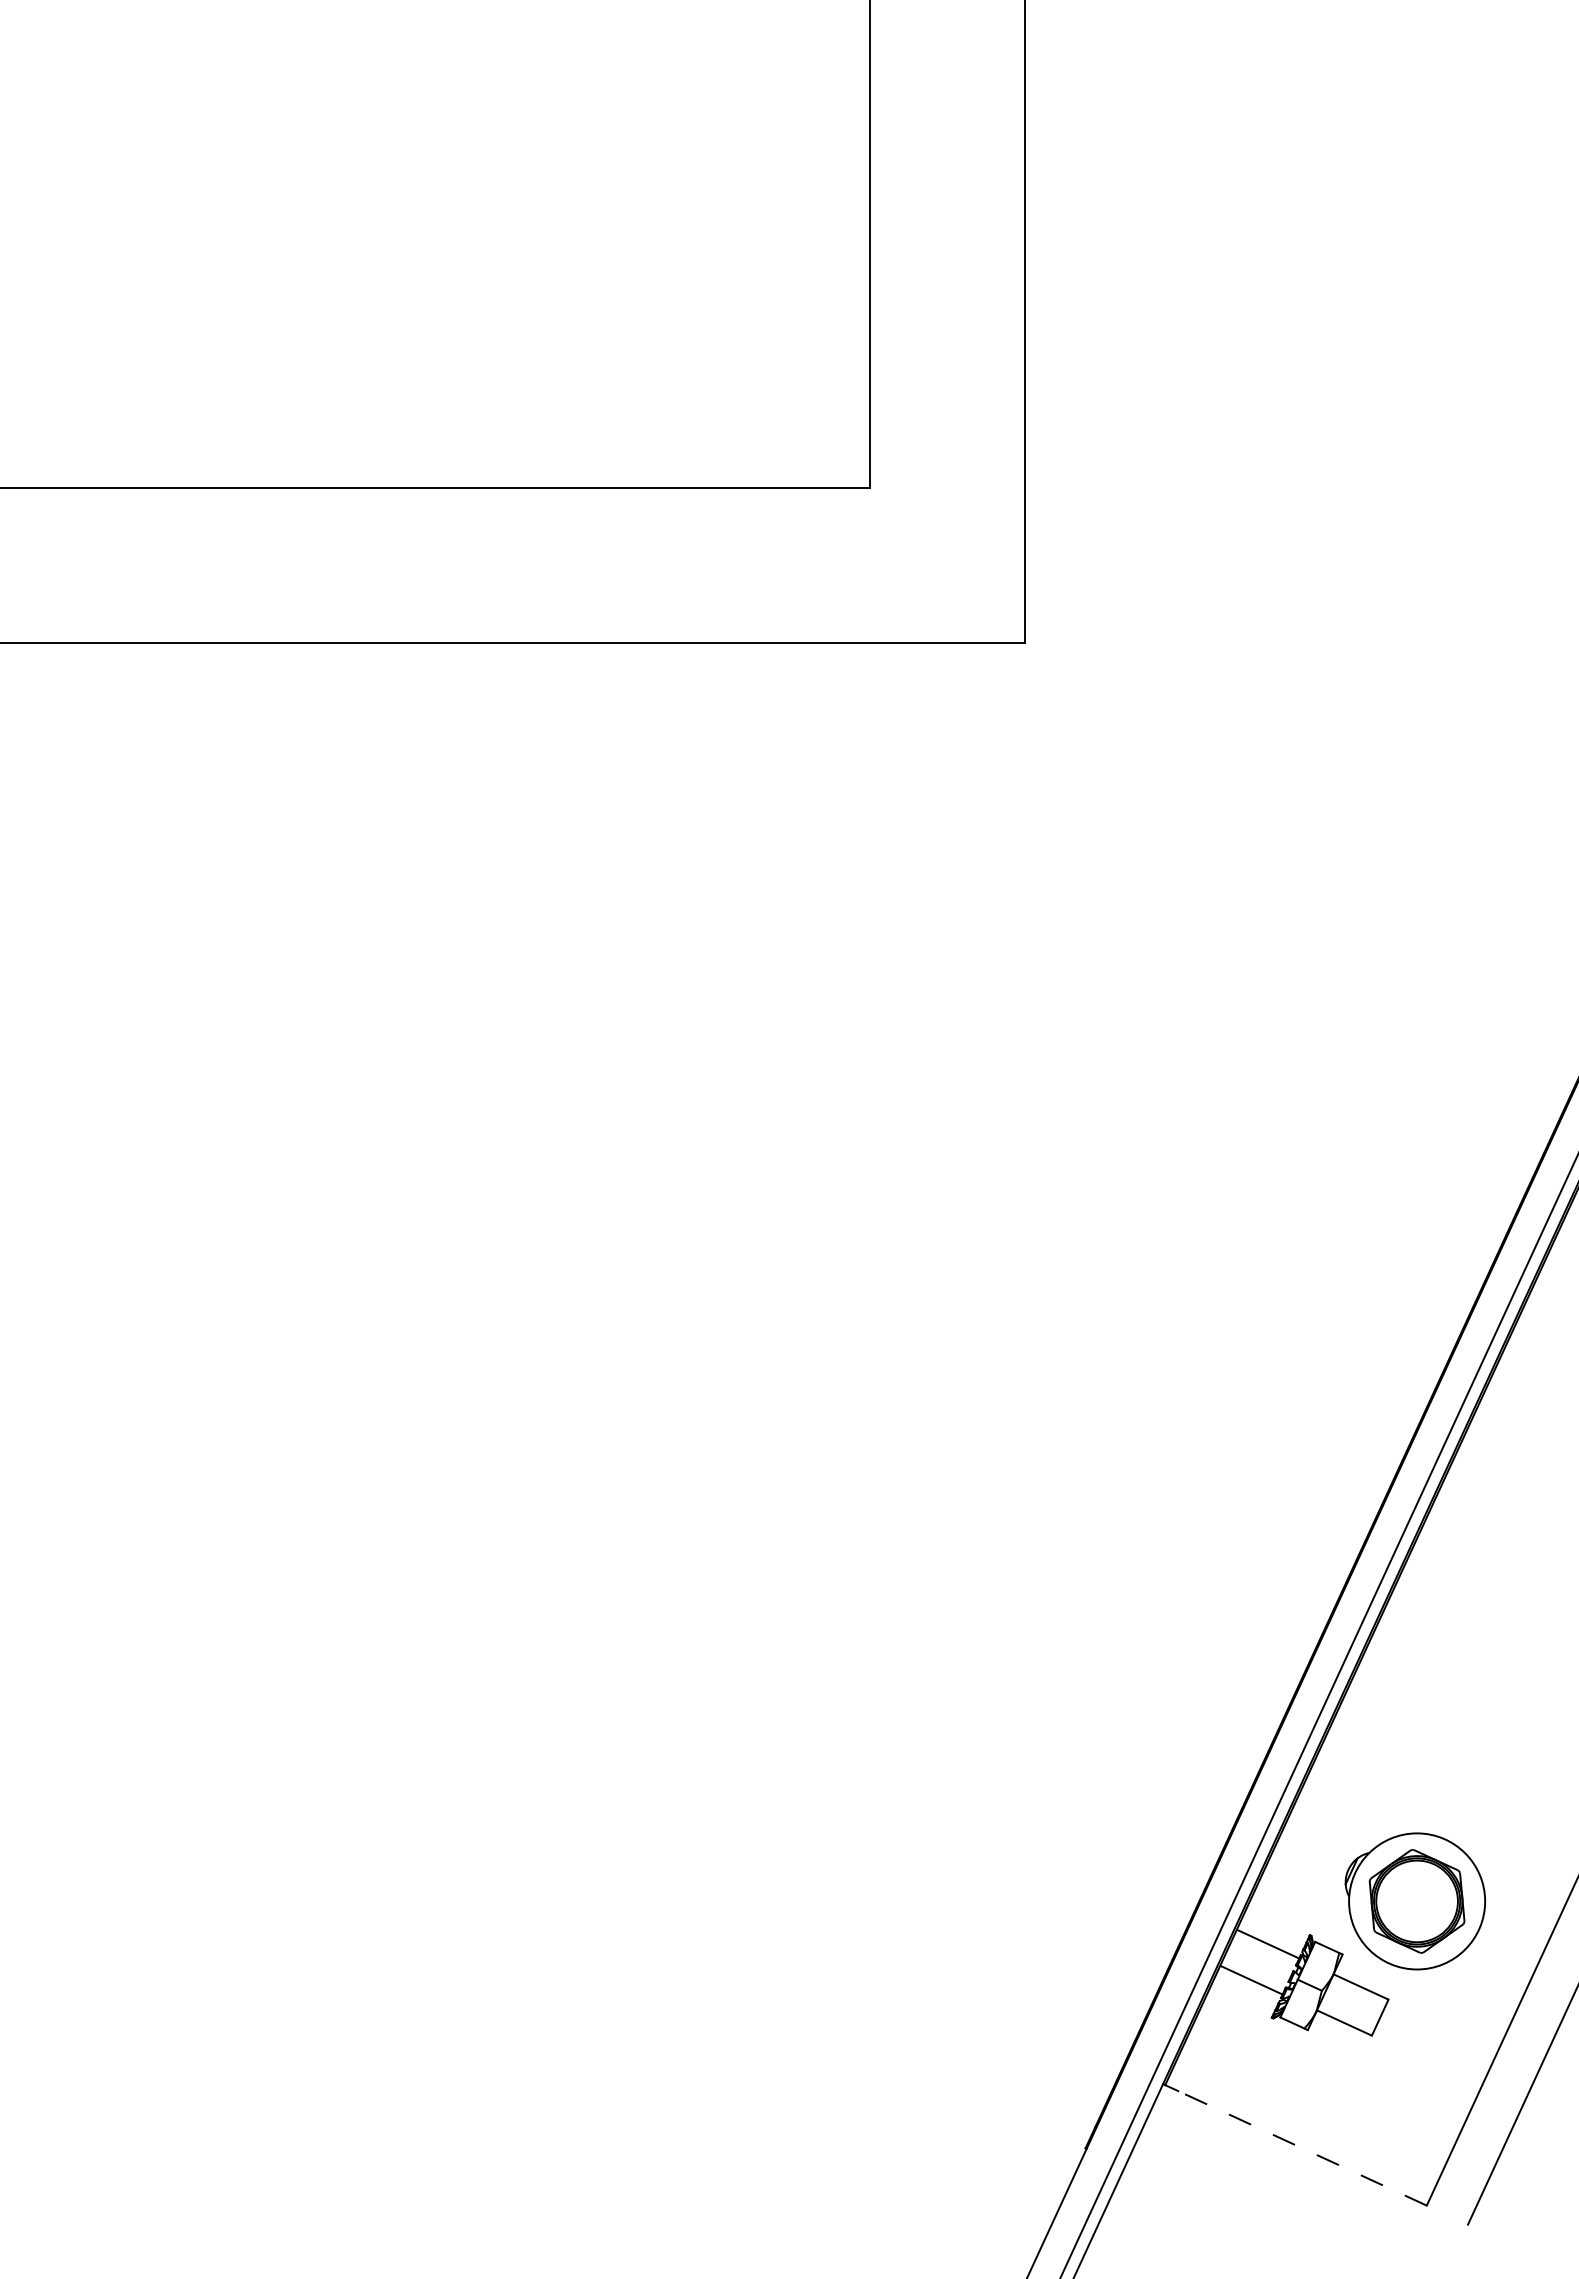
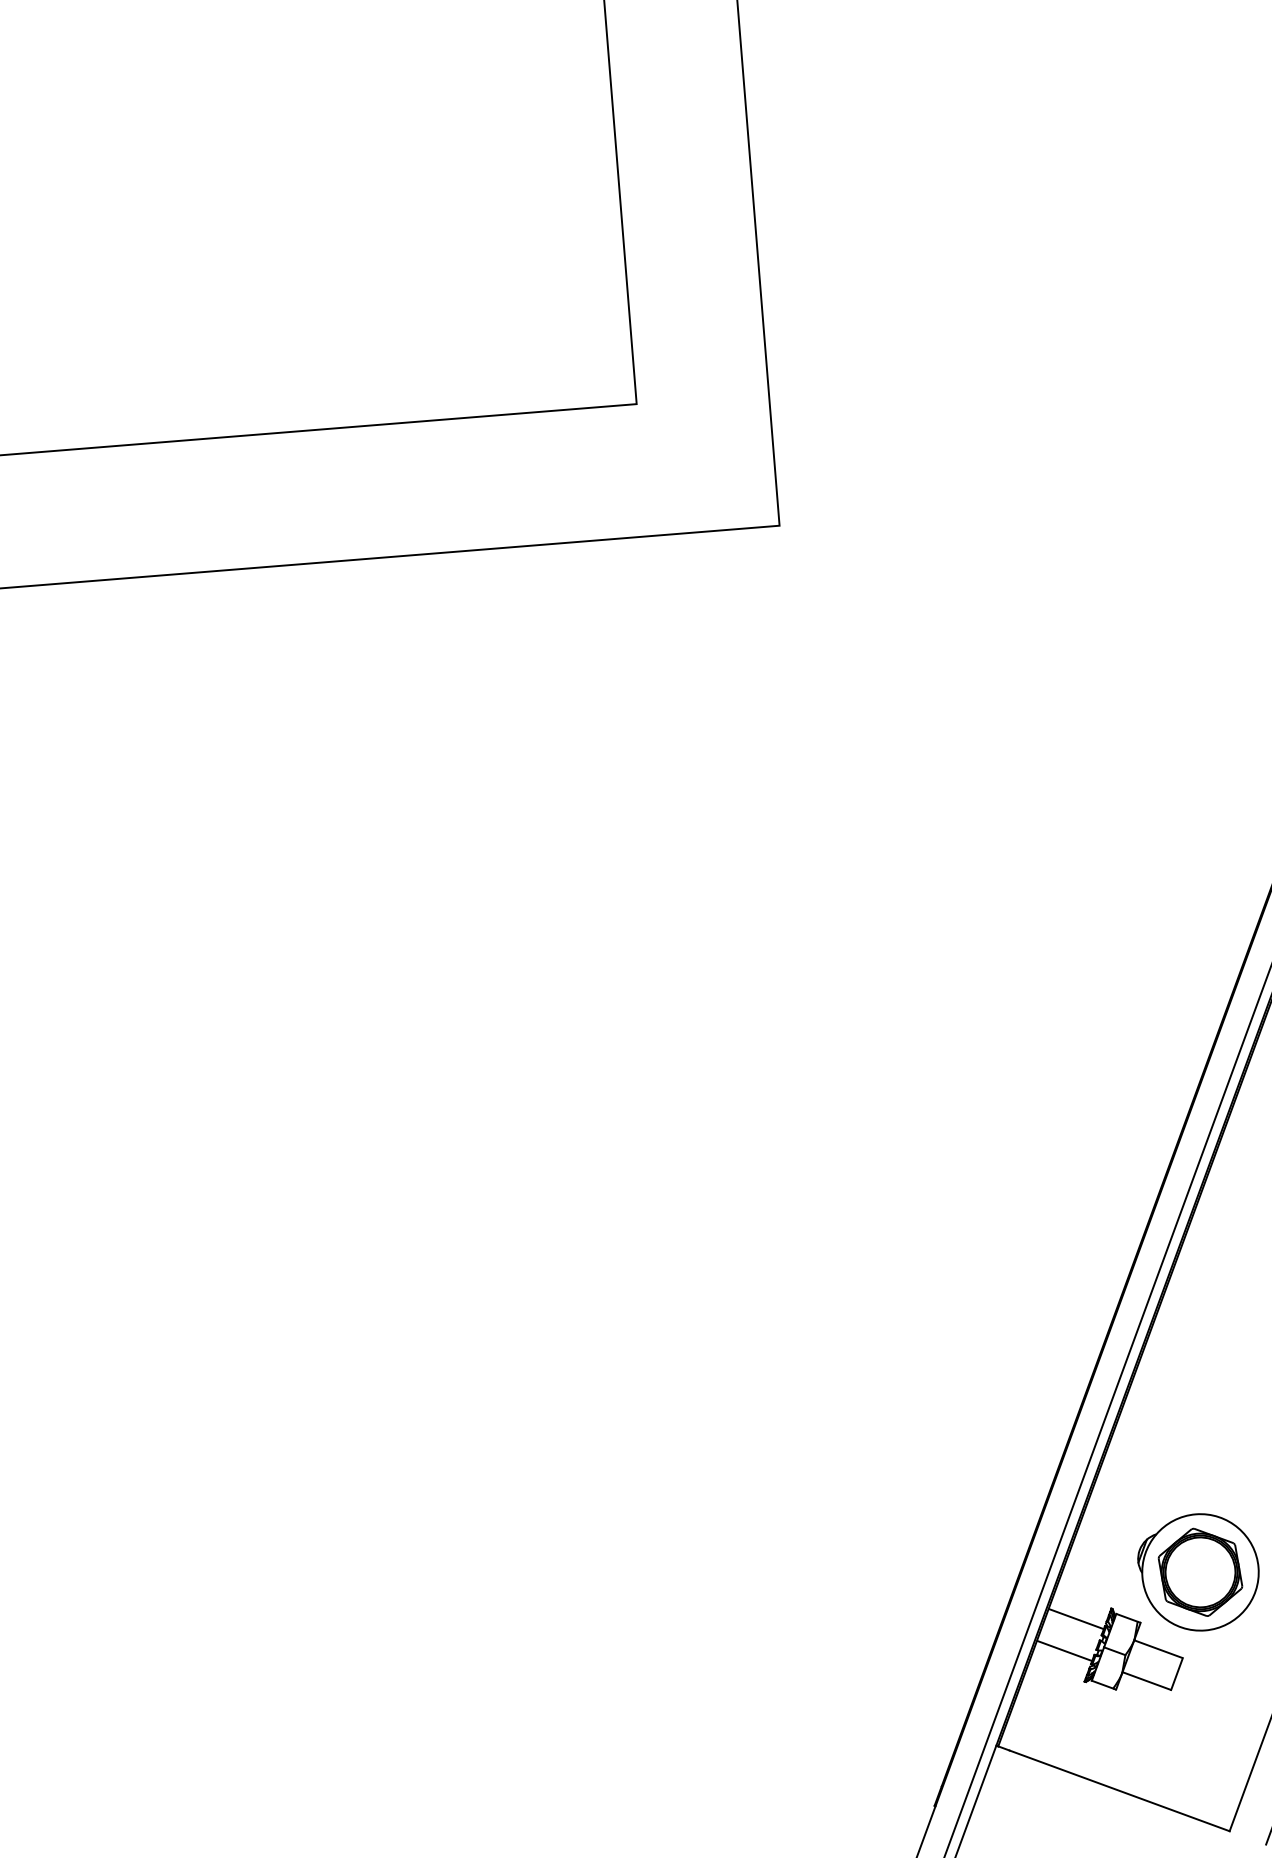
line: (1302, 2148) -> (1119, 1791), dashed -> solid

